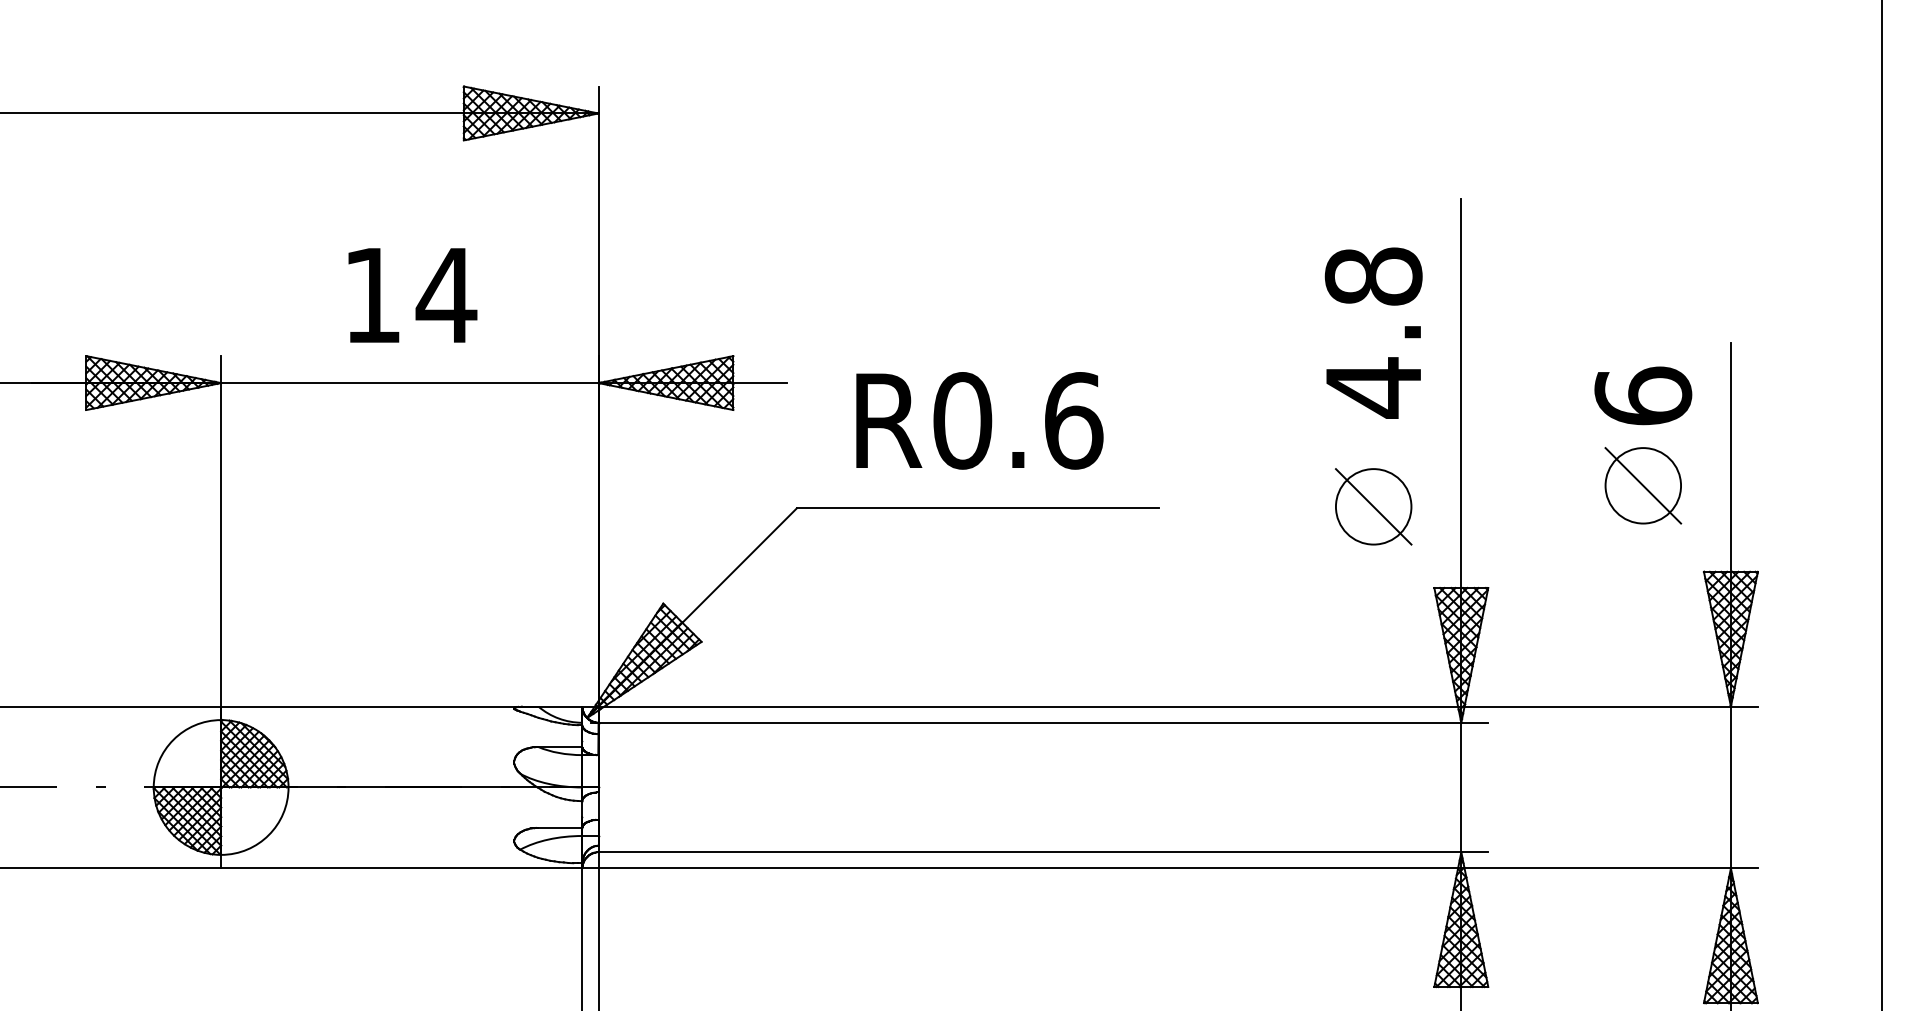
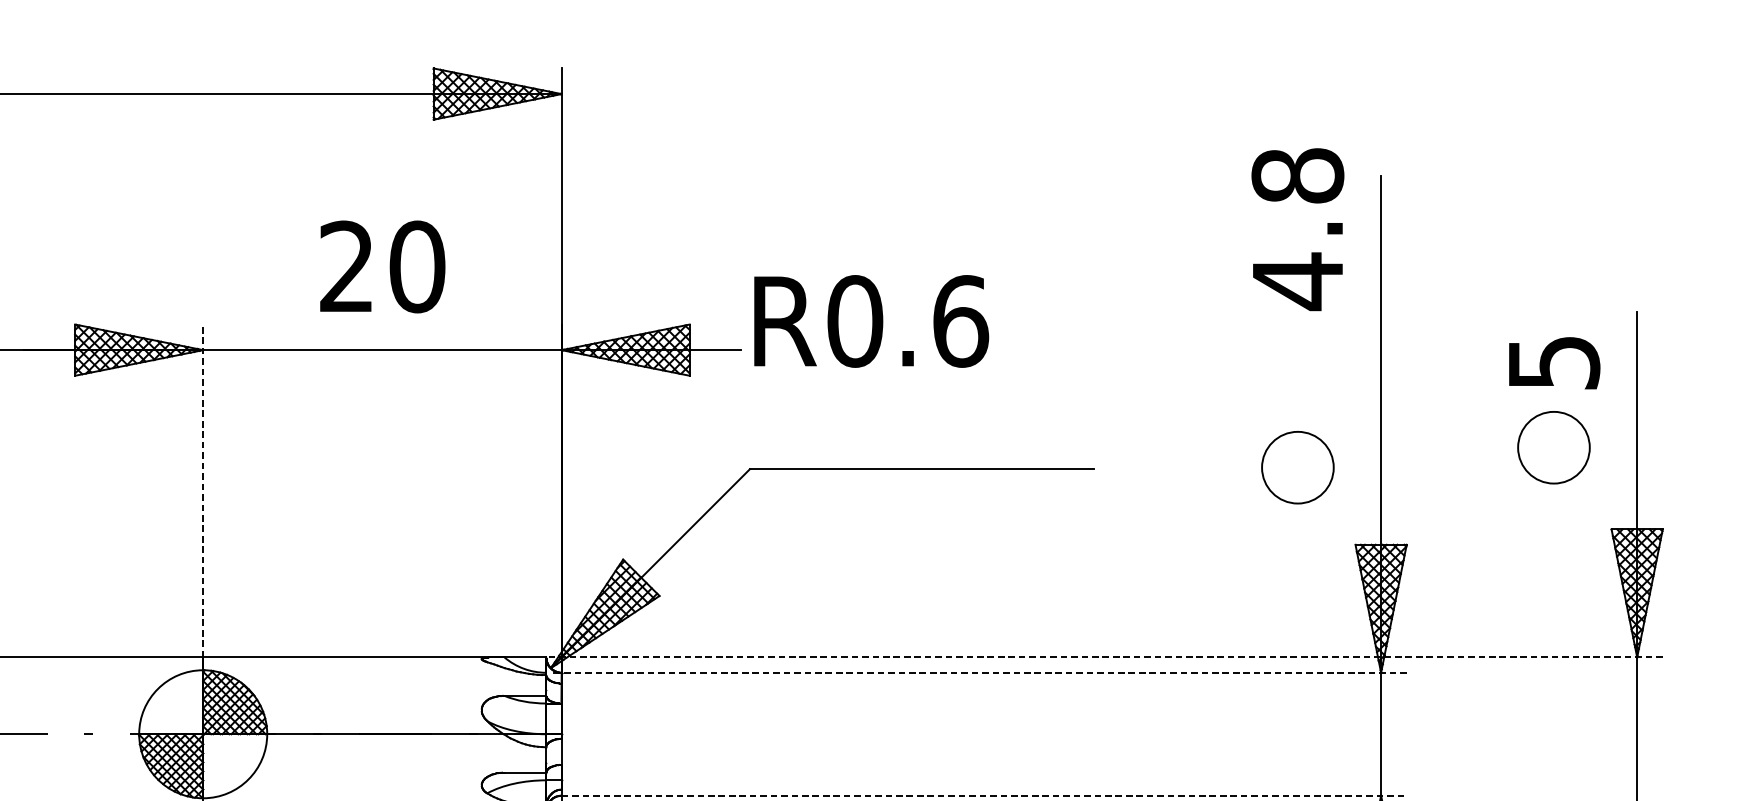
text: (410, 295) -> (383, 266), 14 -> 20
text: (1373, 332) -> (1297, 228), moved
text: (1643, 395) -> (1554, 361), 6 -> 5
text: (979, 420) -> (871, 321), moved
line: (1643, 485) -> (1554, 447), removed
line: (1373, 506) -> (1297, 467), removed
line: (221, 530) -> (203, 490), solid -> dashed
line: (1170, 706) -> (1104, 657), solid -> dashed
line: (1043, 722) -> (984, 672), solid -> dashed
line: (1043, 852) -> (984, 796), solid -> dashed

